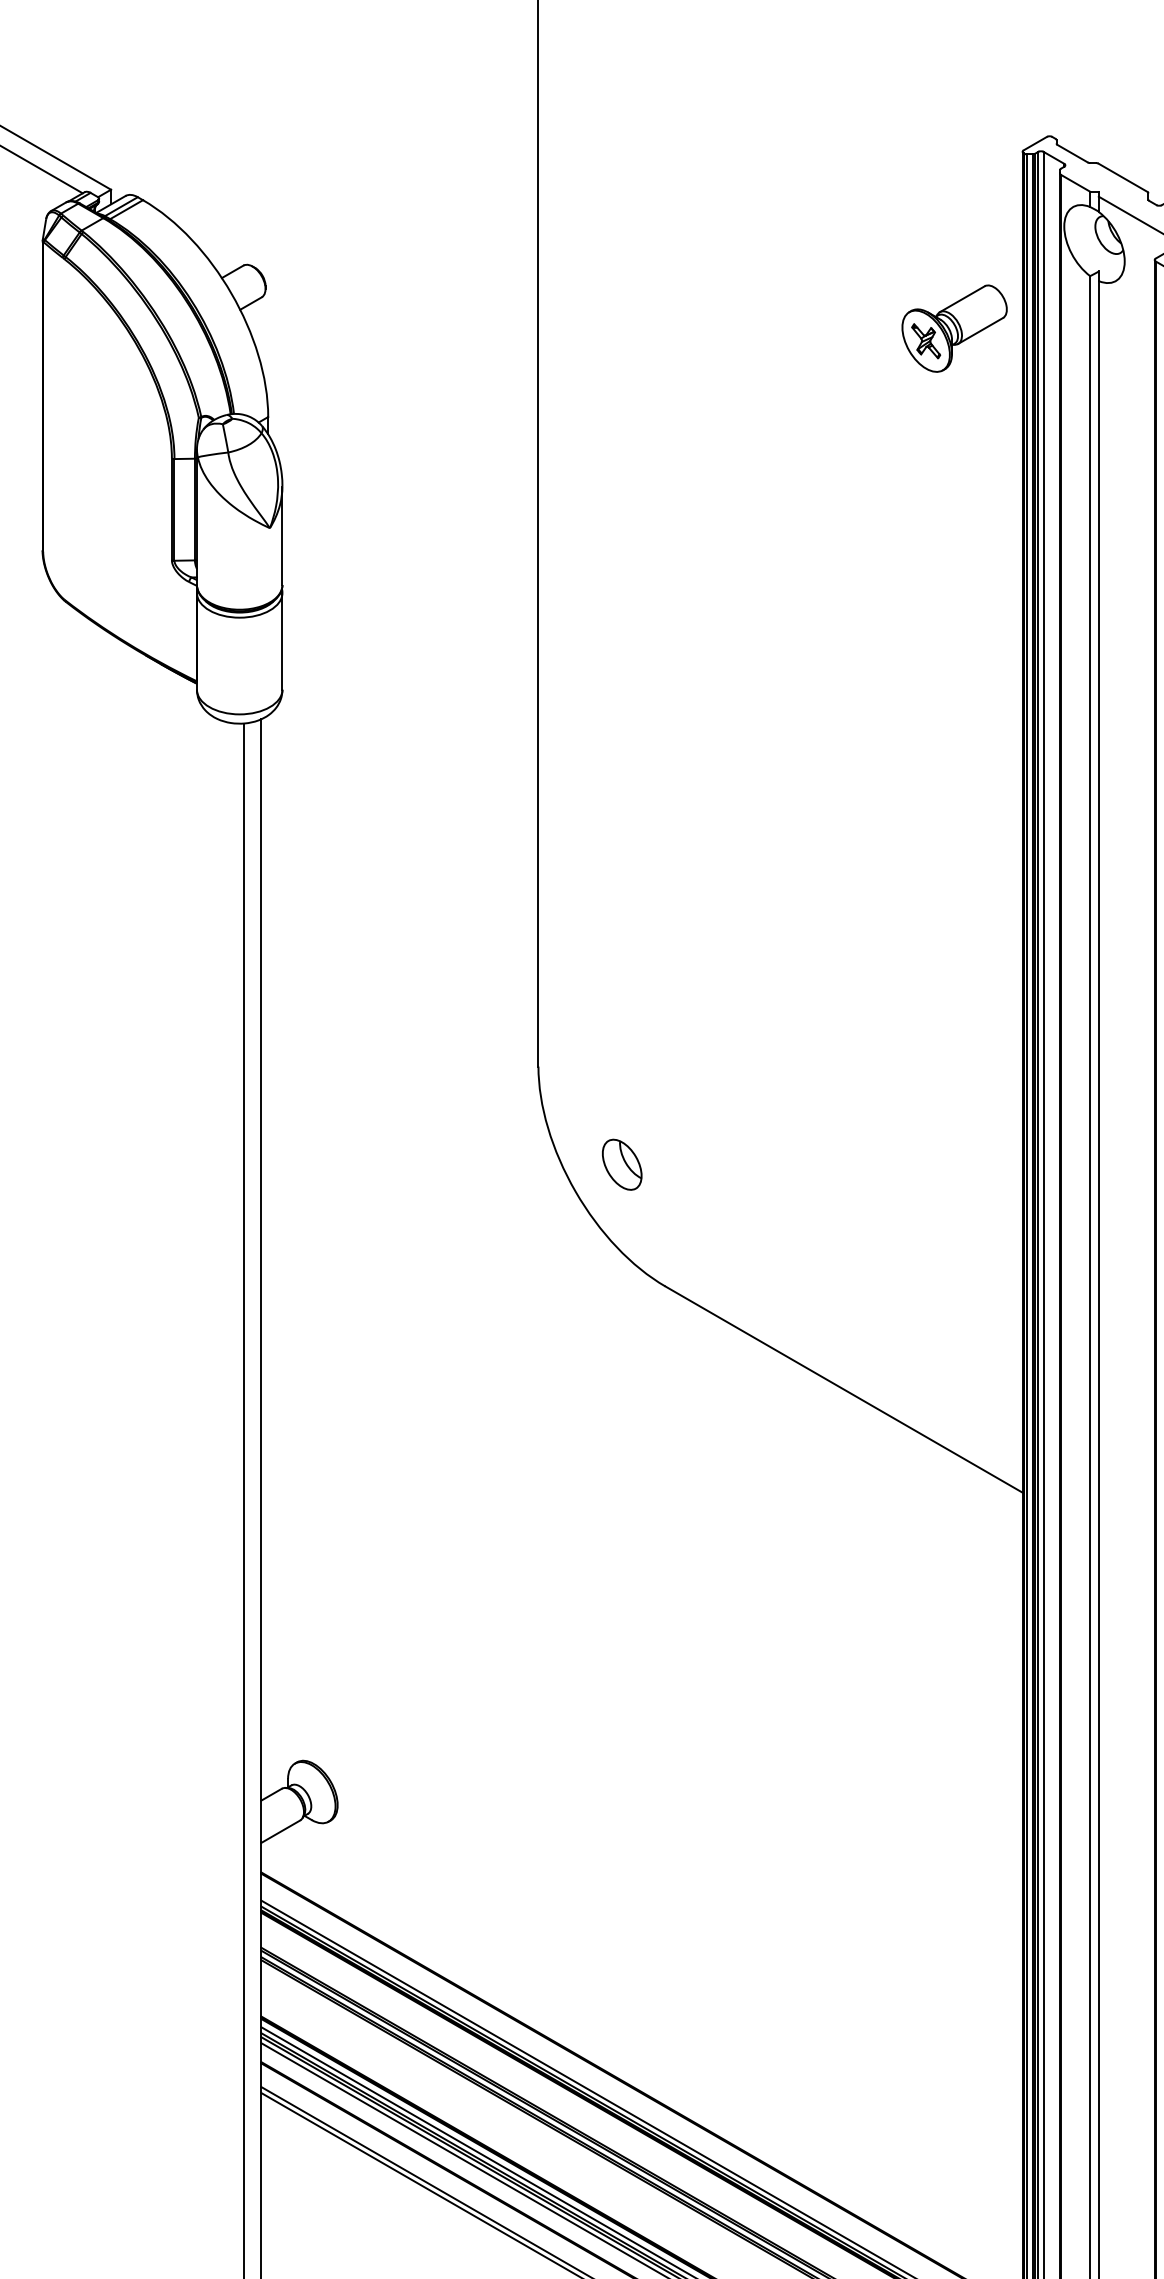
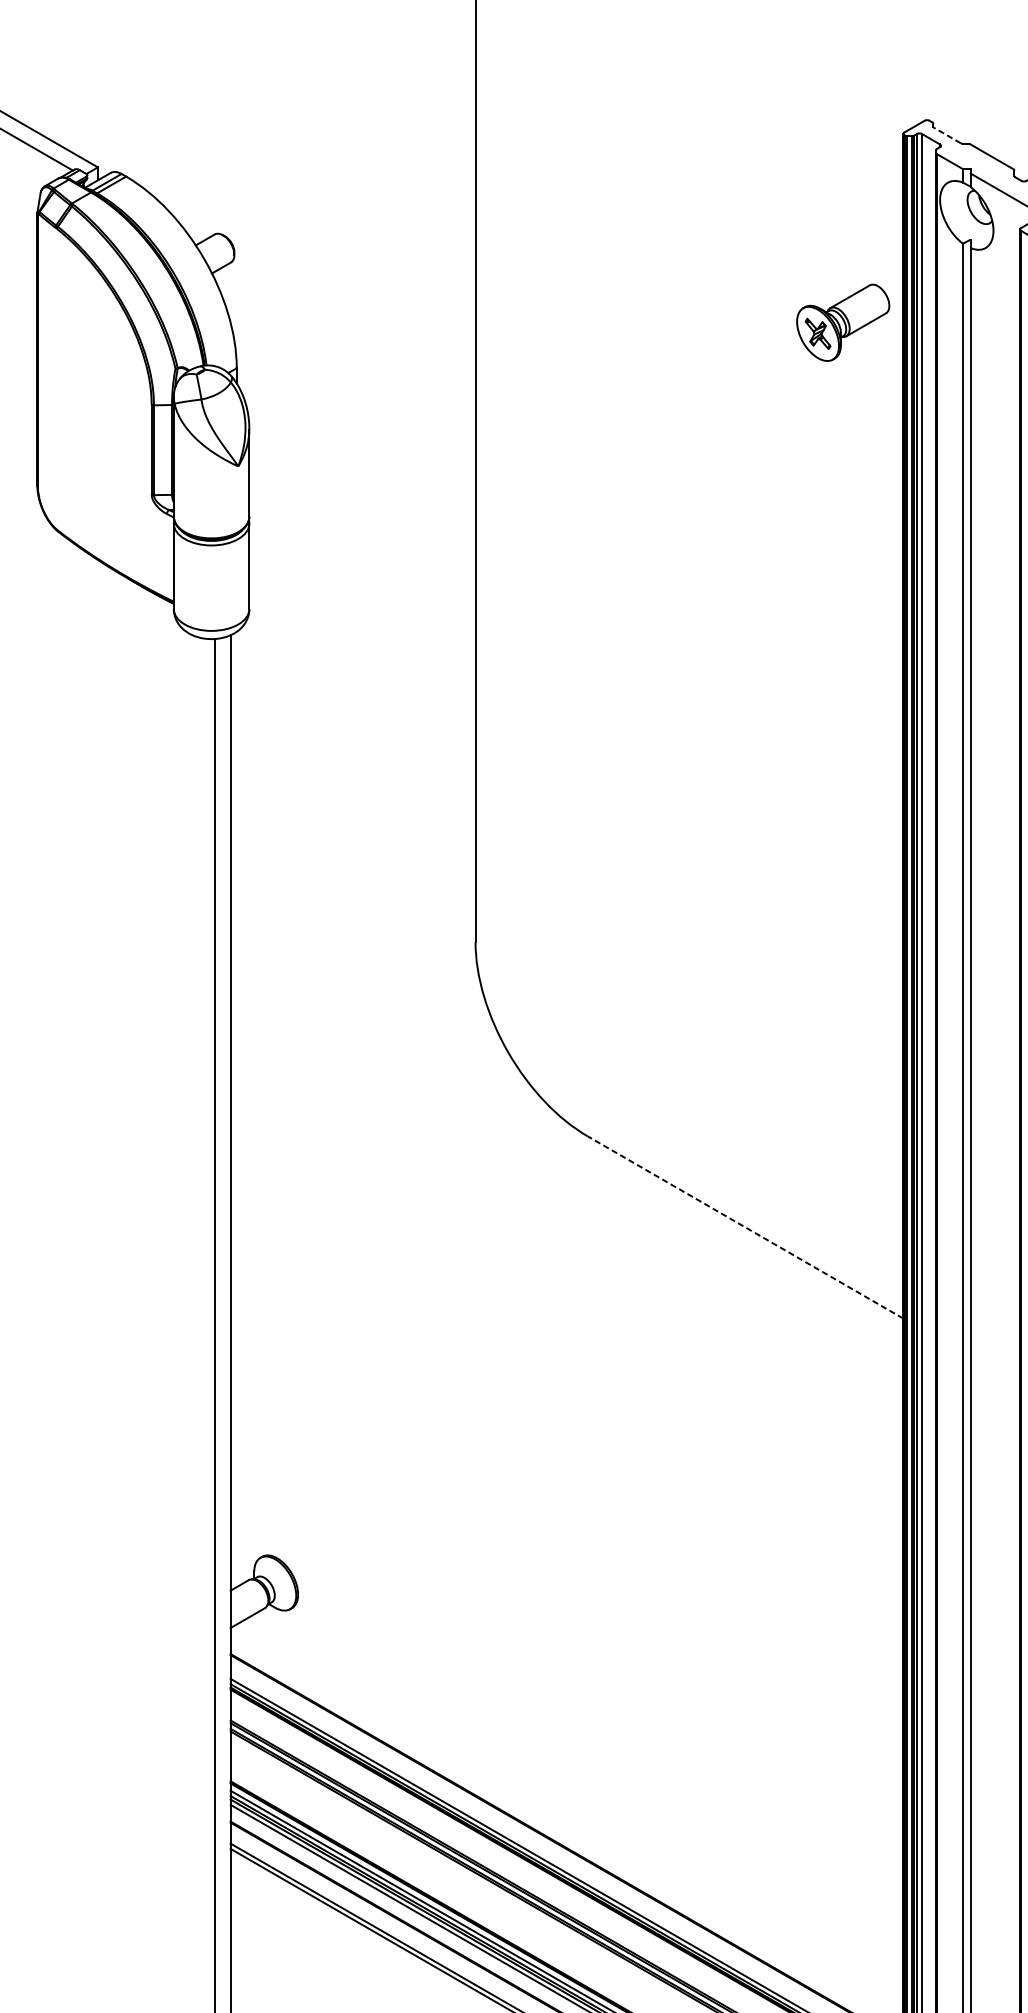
line: (1072, 153) -> (947, 135), solid -> dashed
part: (954, 328) -> (843, 322), moved
part: (622, 1164) -> (549, 1028), removed
line: (843, 1389) -> (745, 1227), solid -> dashed

